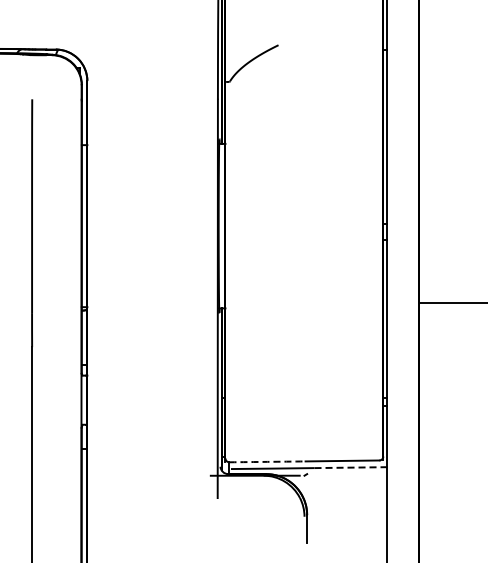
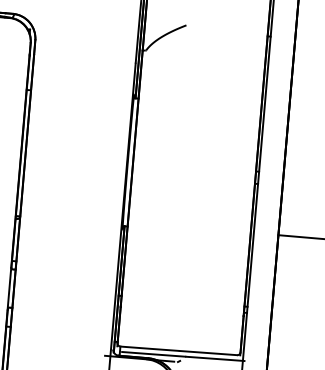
arc: (267, 461) -> (150, 348), dashed -> solid
line: (352, 467) -> (215, 358), dashed -> solid

